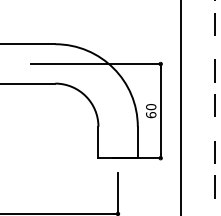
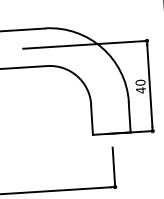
text: (151, 114) -> (141, 89), 60 -> 40

